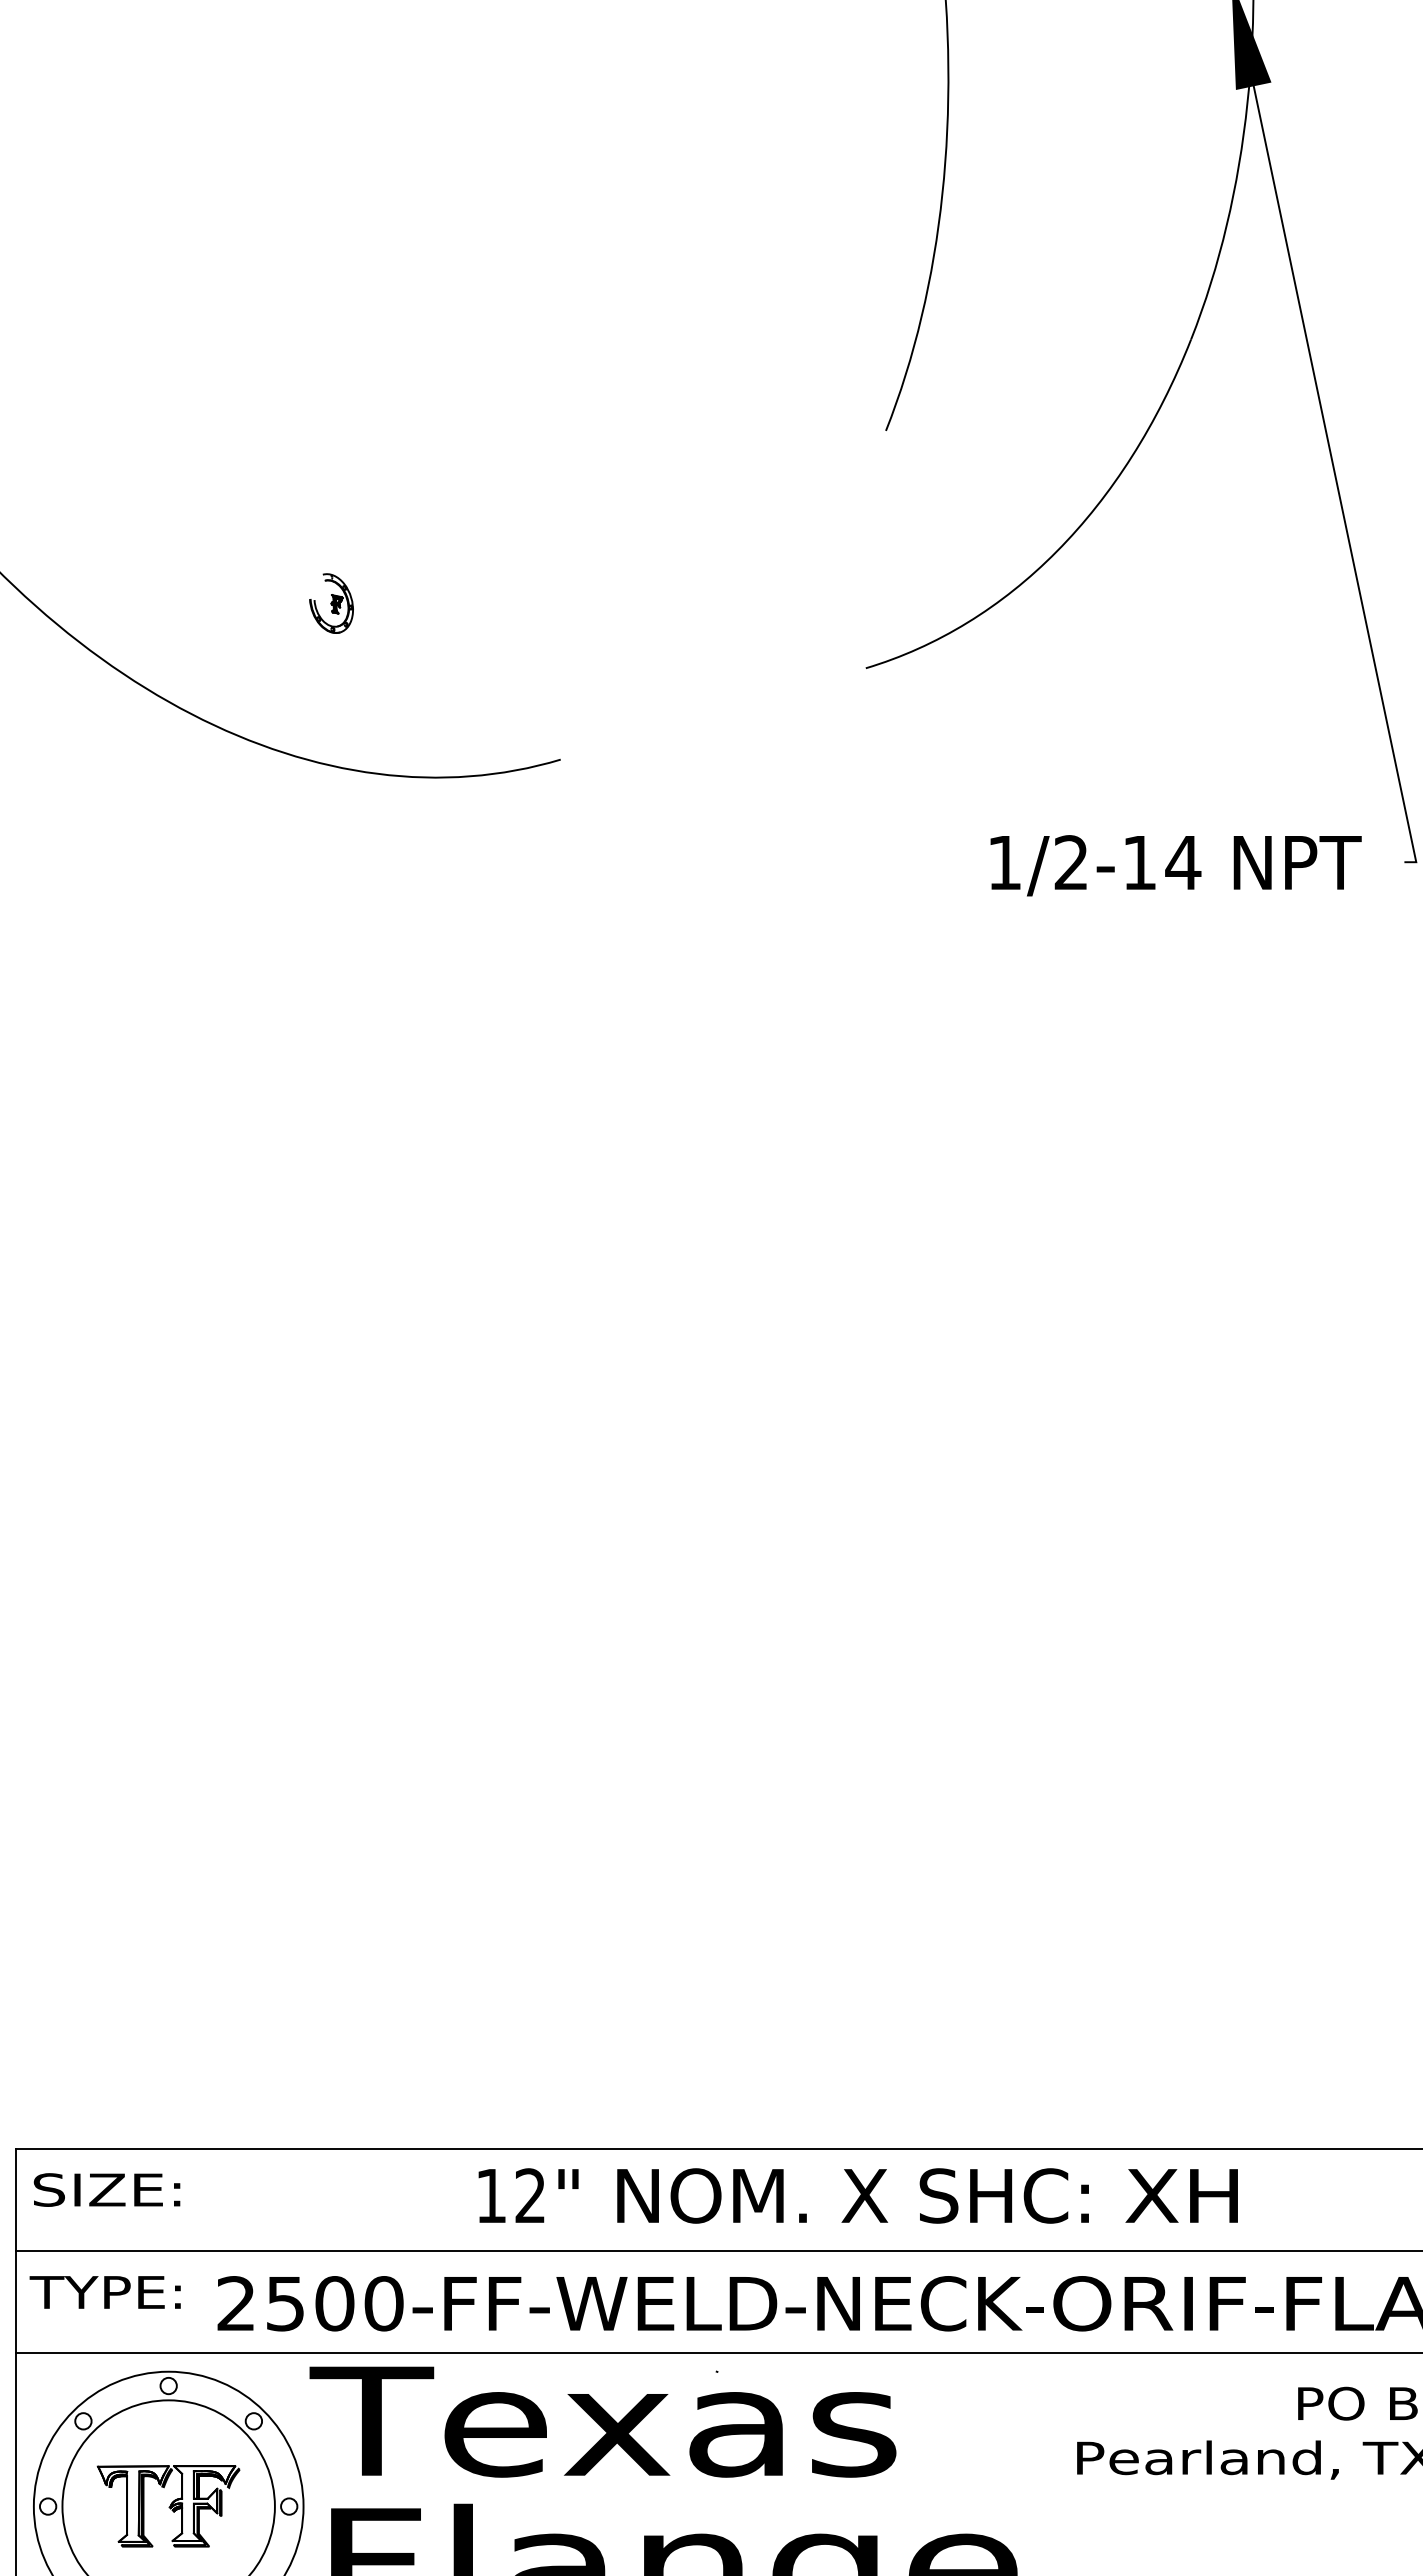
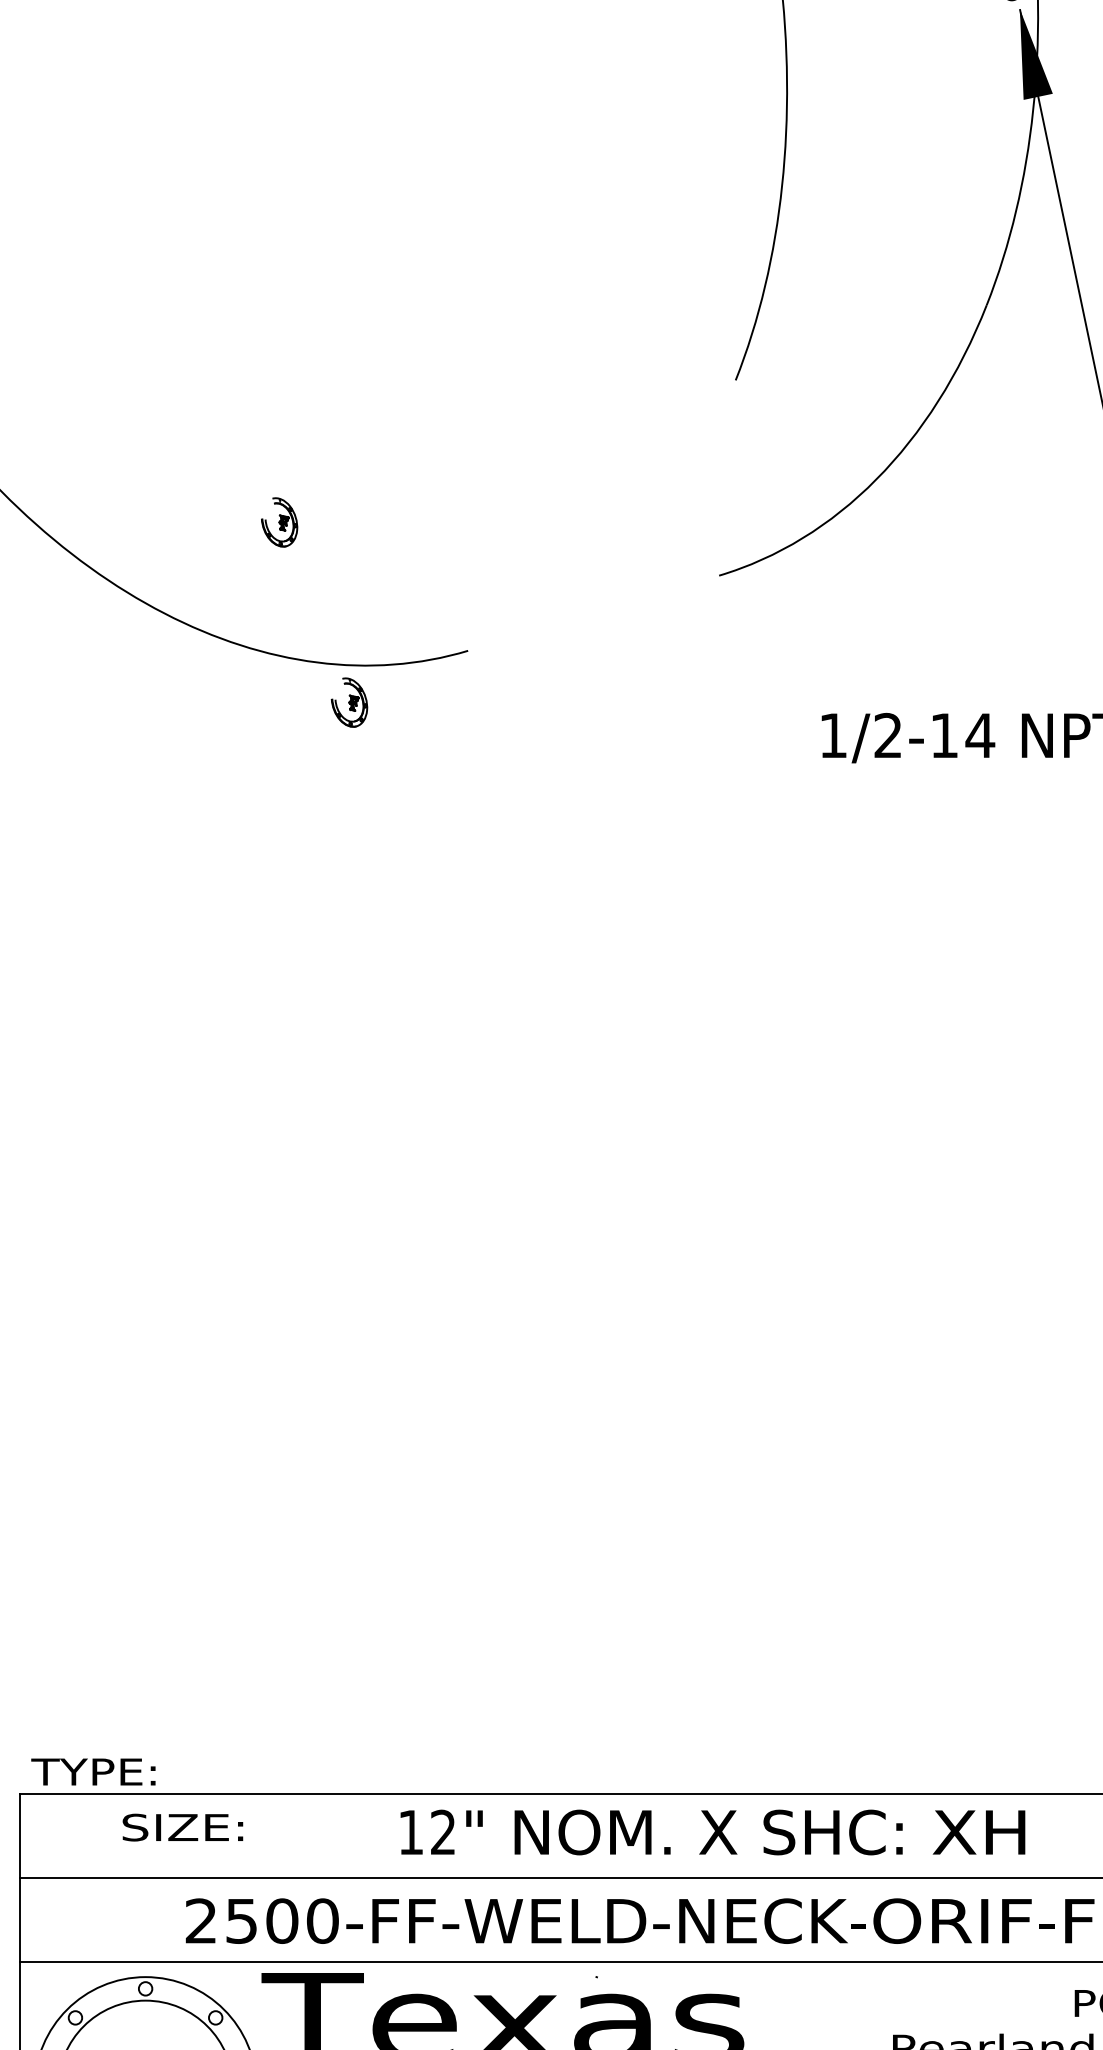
part: (416, 822) -> (349, 702), added
text: (106, 2189) -> (182, 1827), moved
text: (104, 2292) -> (92, 1772), moved

